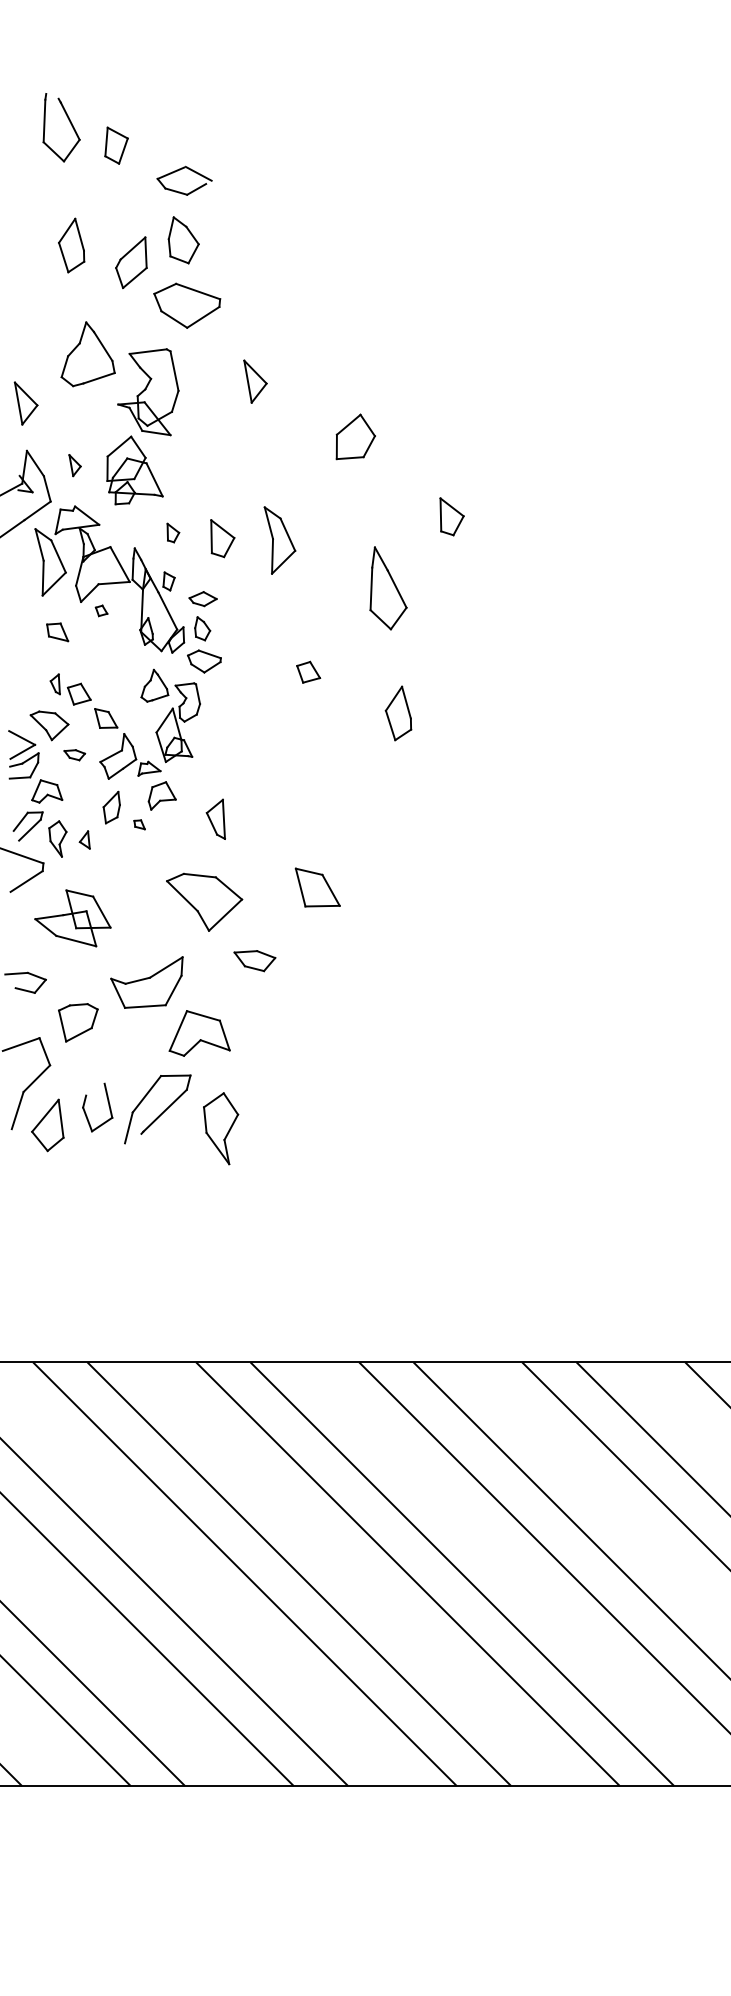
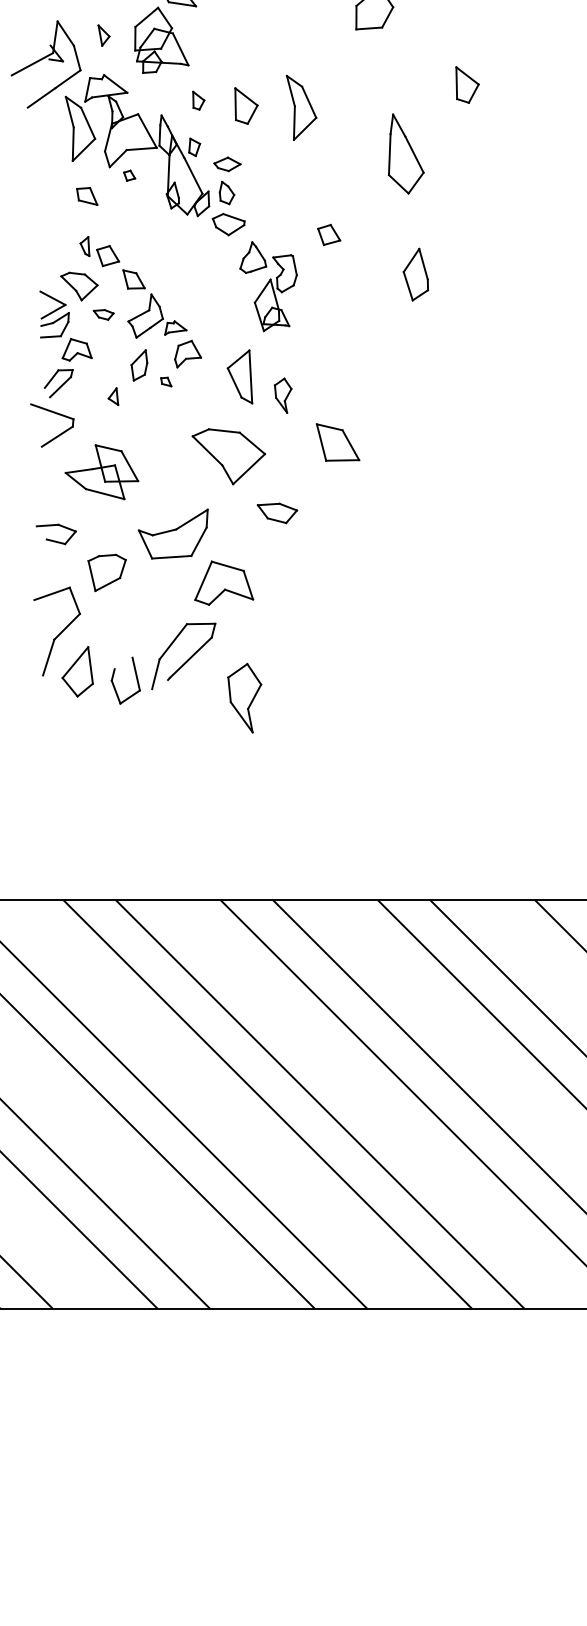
part: (170, 715) -> (268, 286), moved
part: (215, 818) -> (239, 375), size x1.4
part: (57, 838) -> (282, 395), moved
part: (108, 1106) -> (136, 679), moved
part: (221, 1128) -> (245, 697), moved

